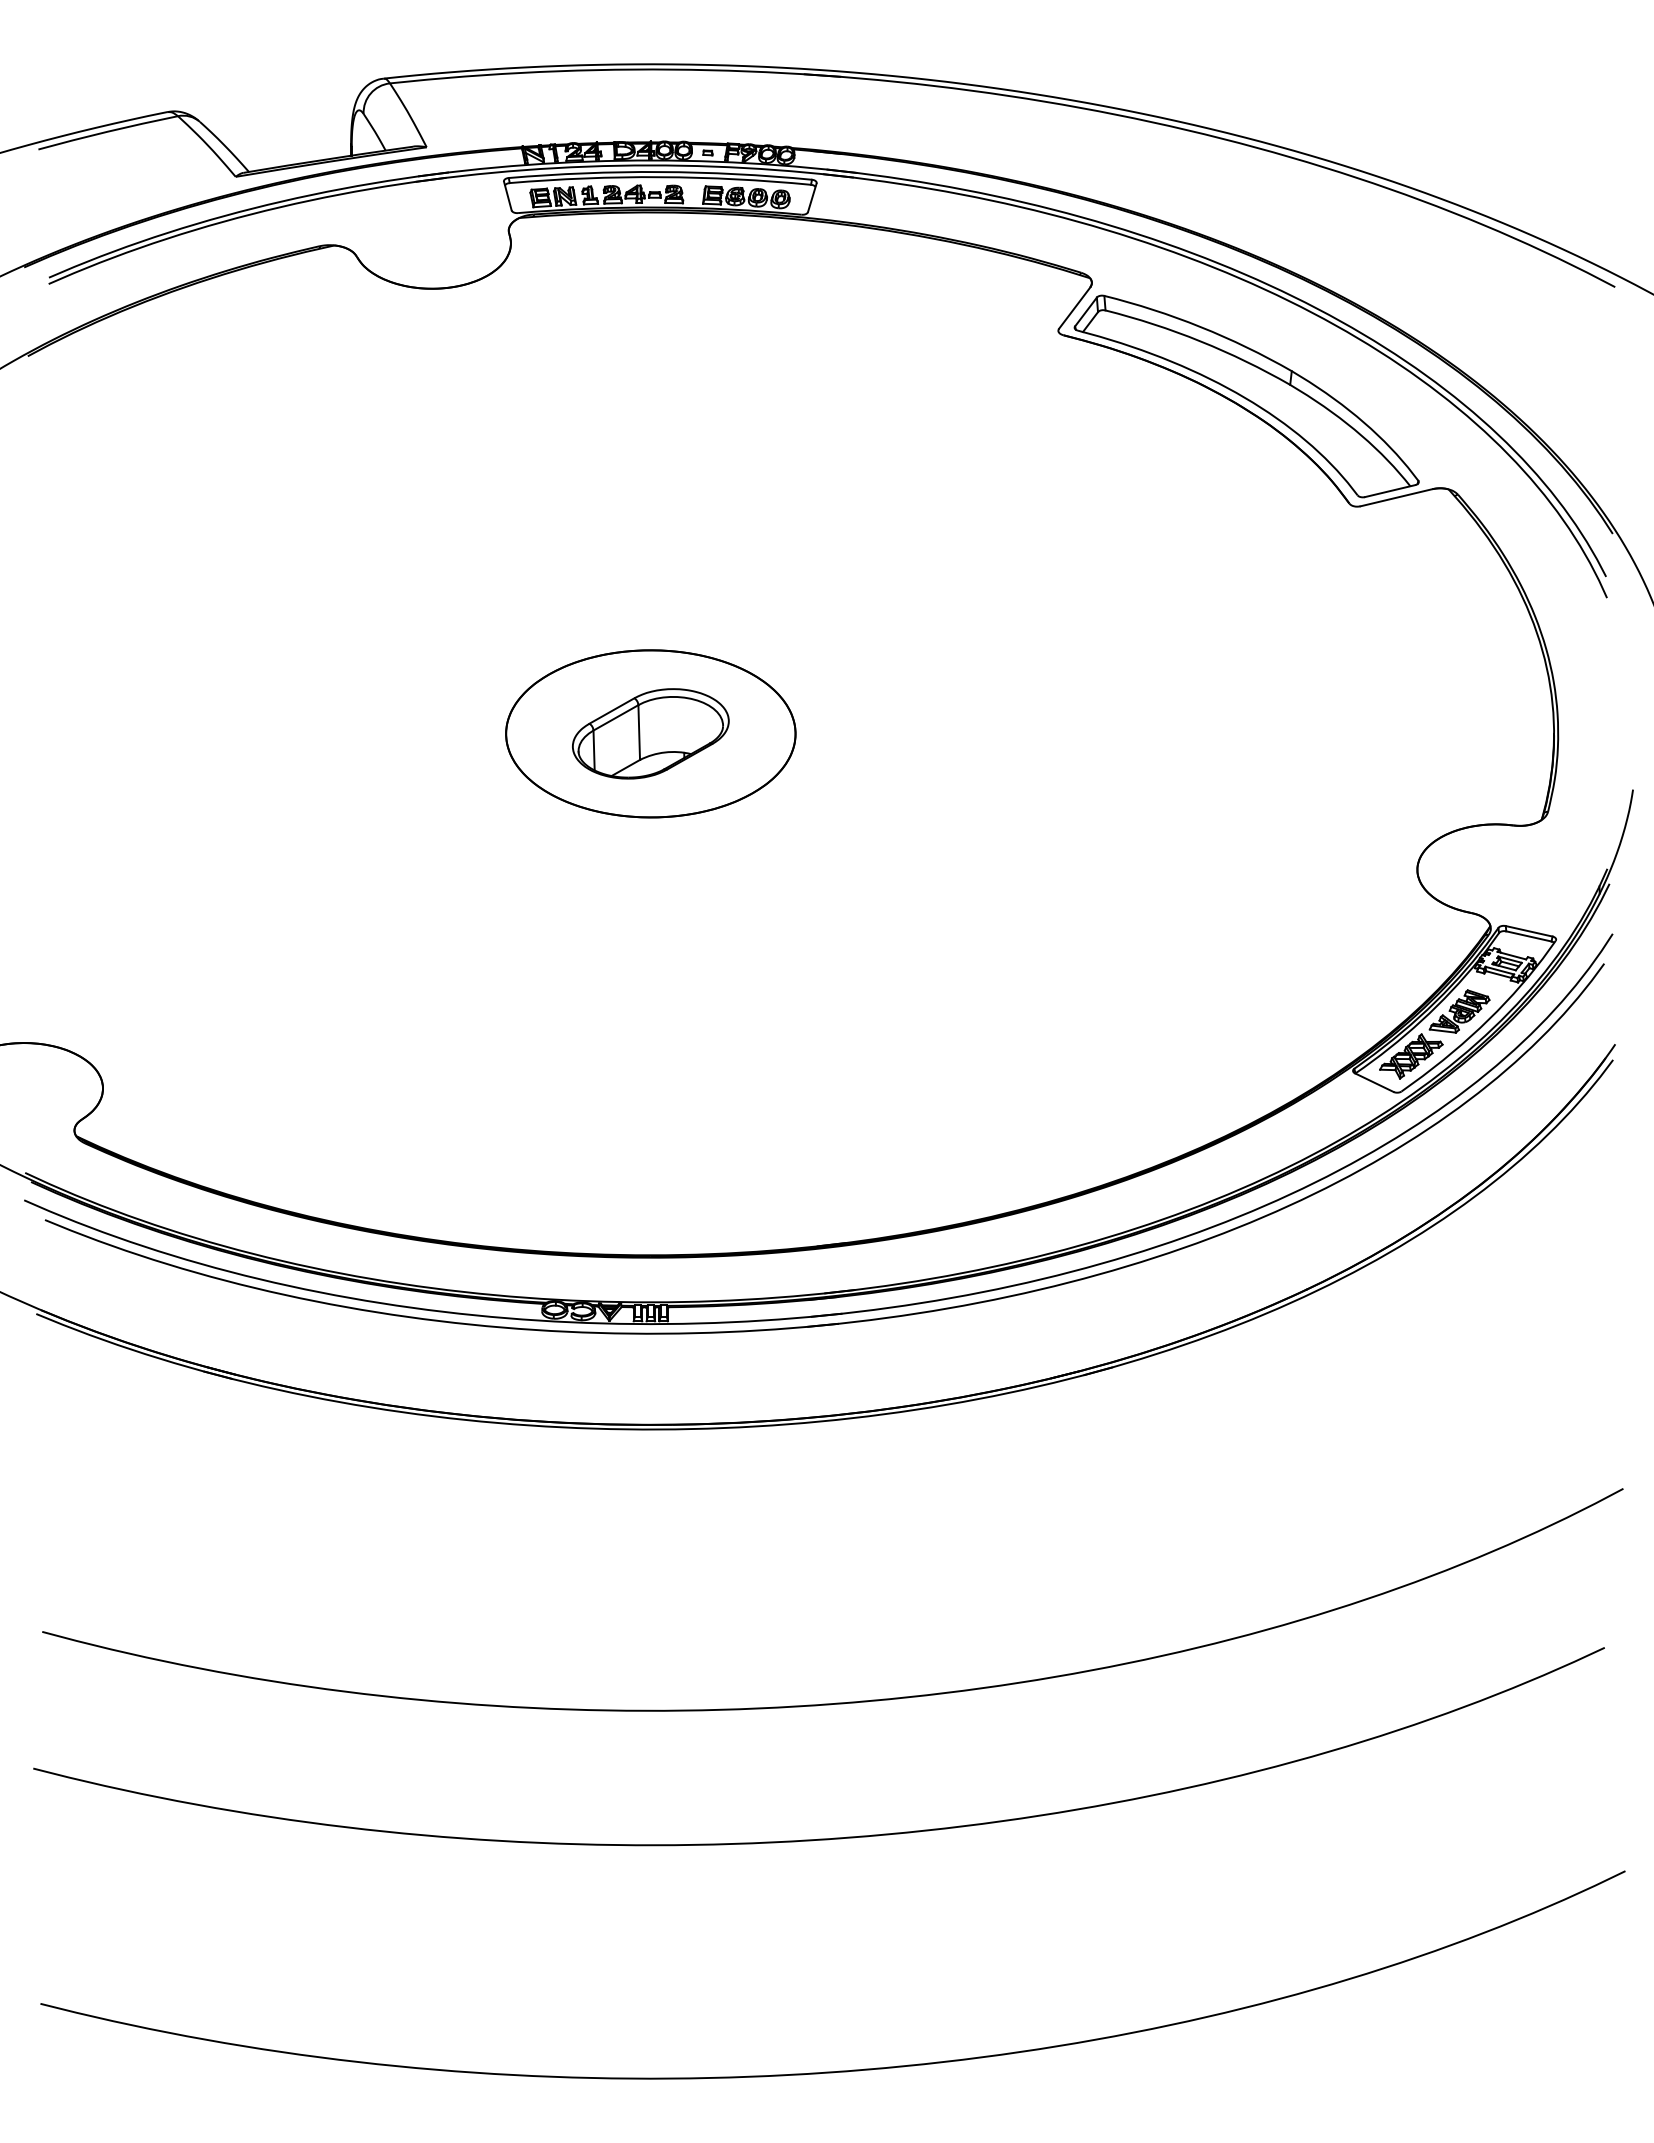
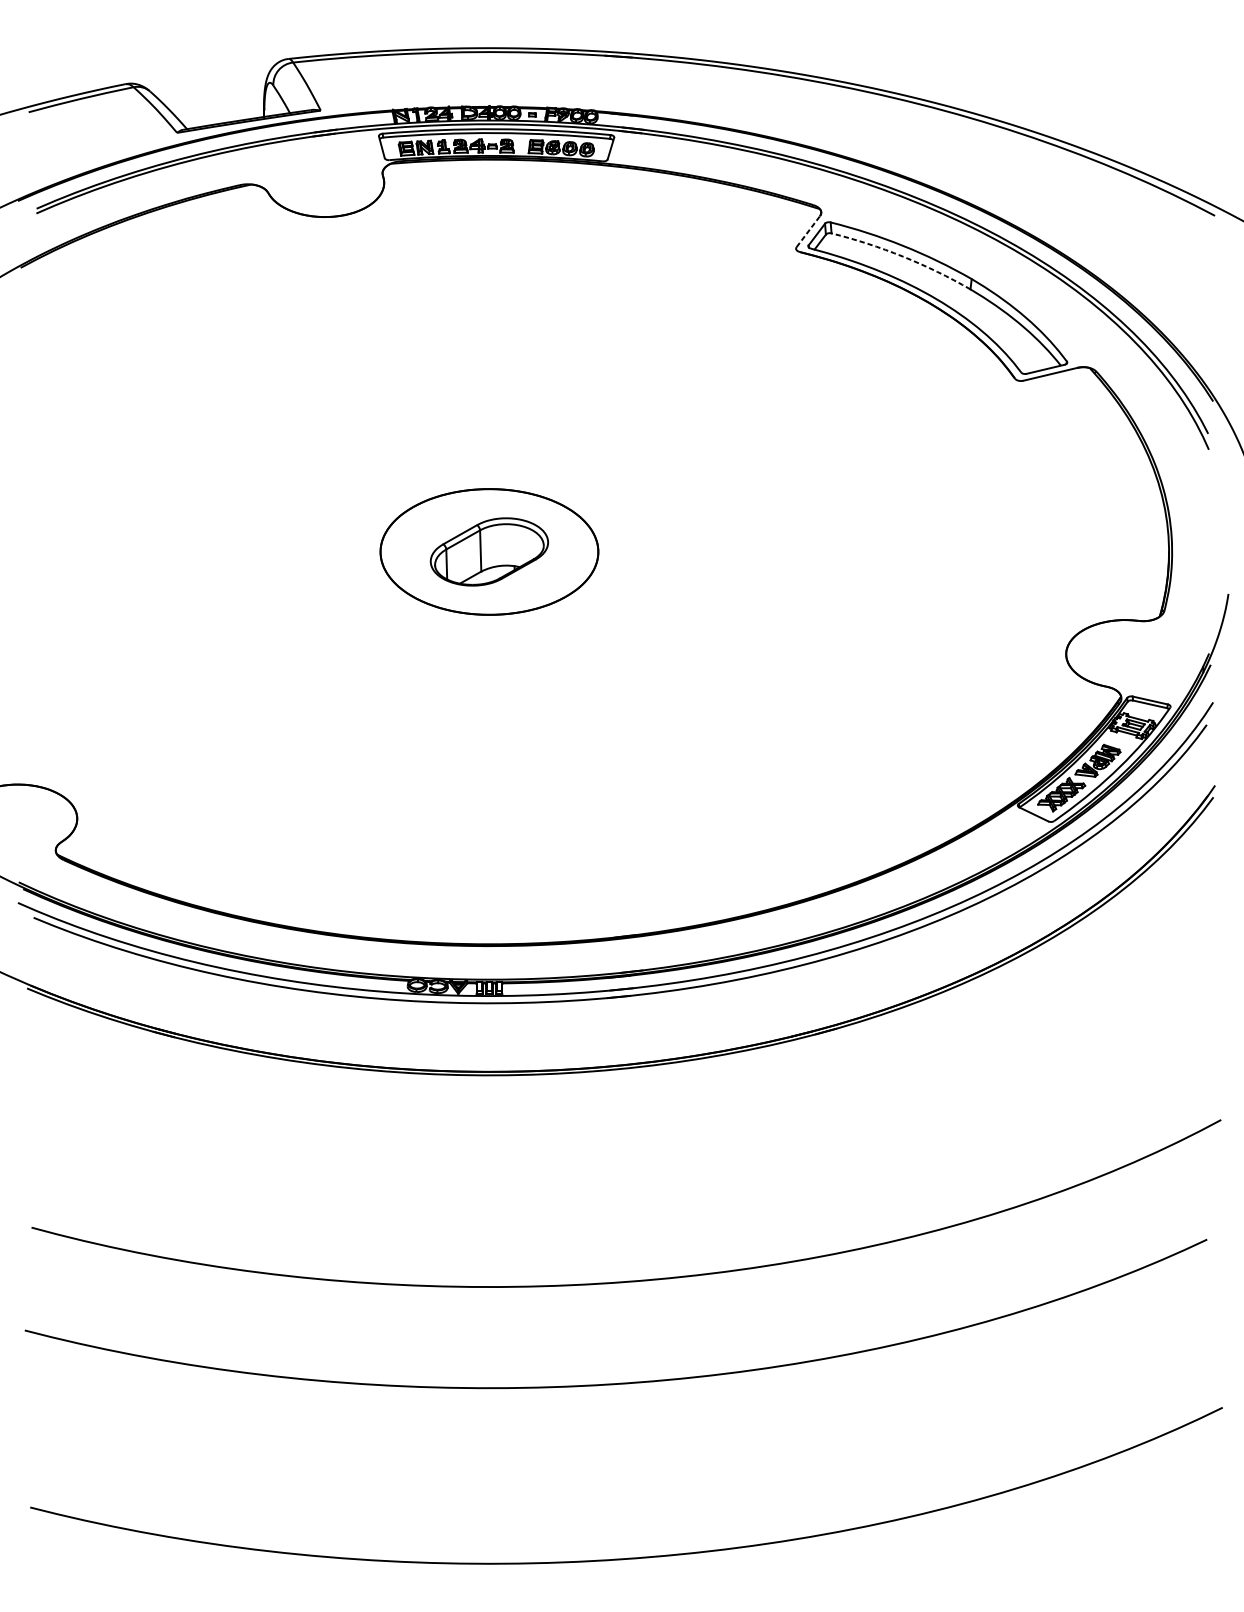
line: (1074, 308) -> (808, 231), solid -> dashed
arc: (1200, 341) -> (903, 256), solid -> dashed

